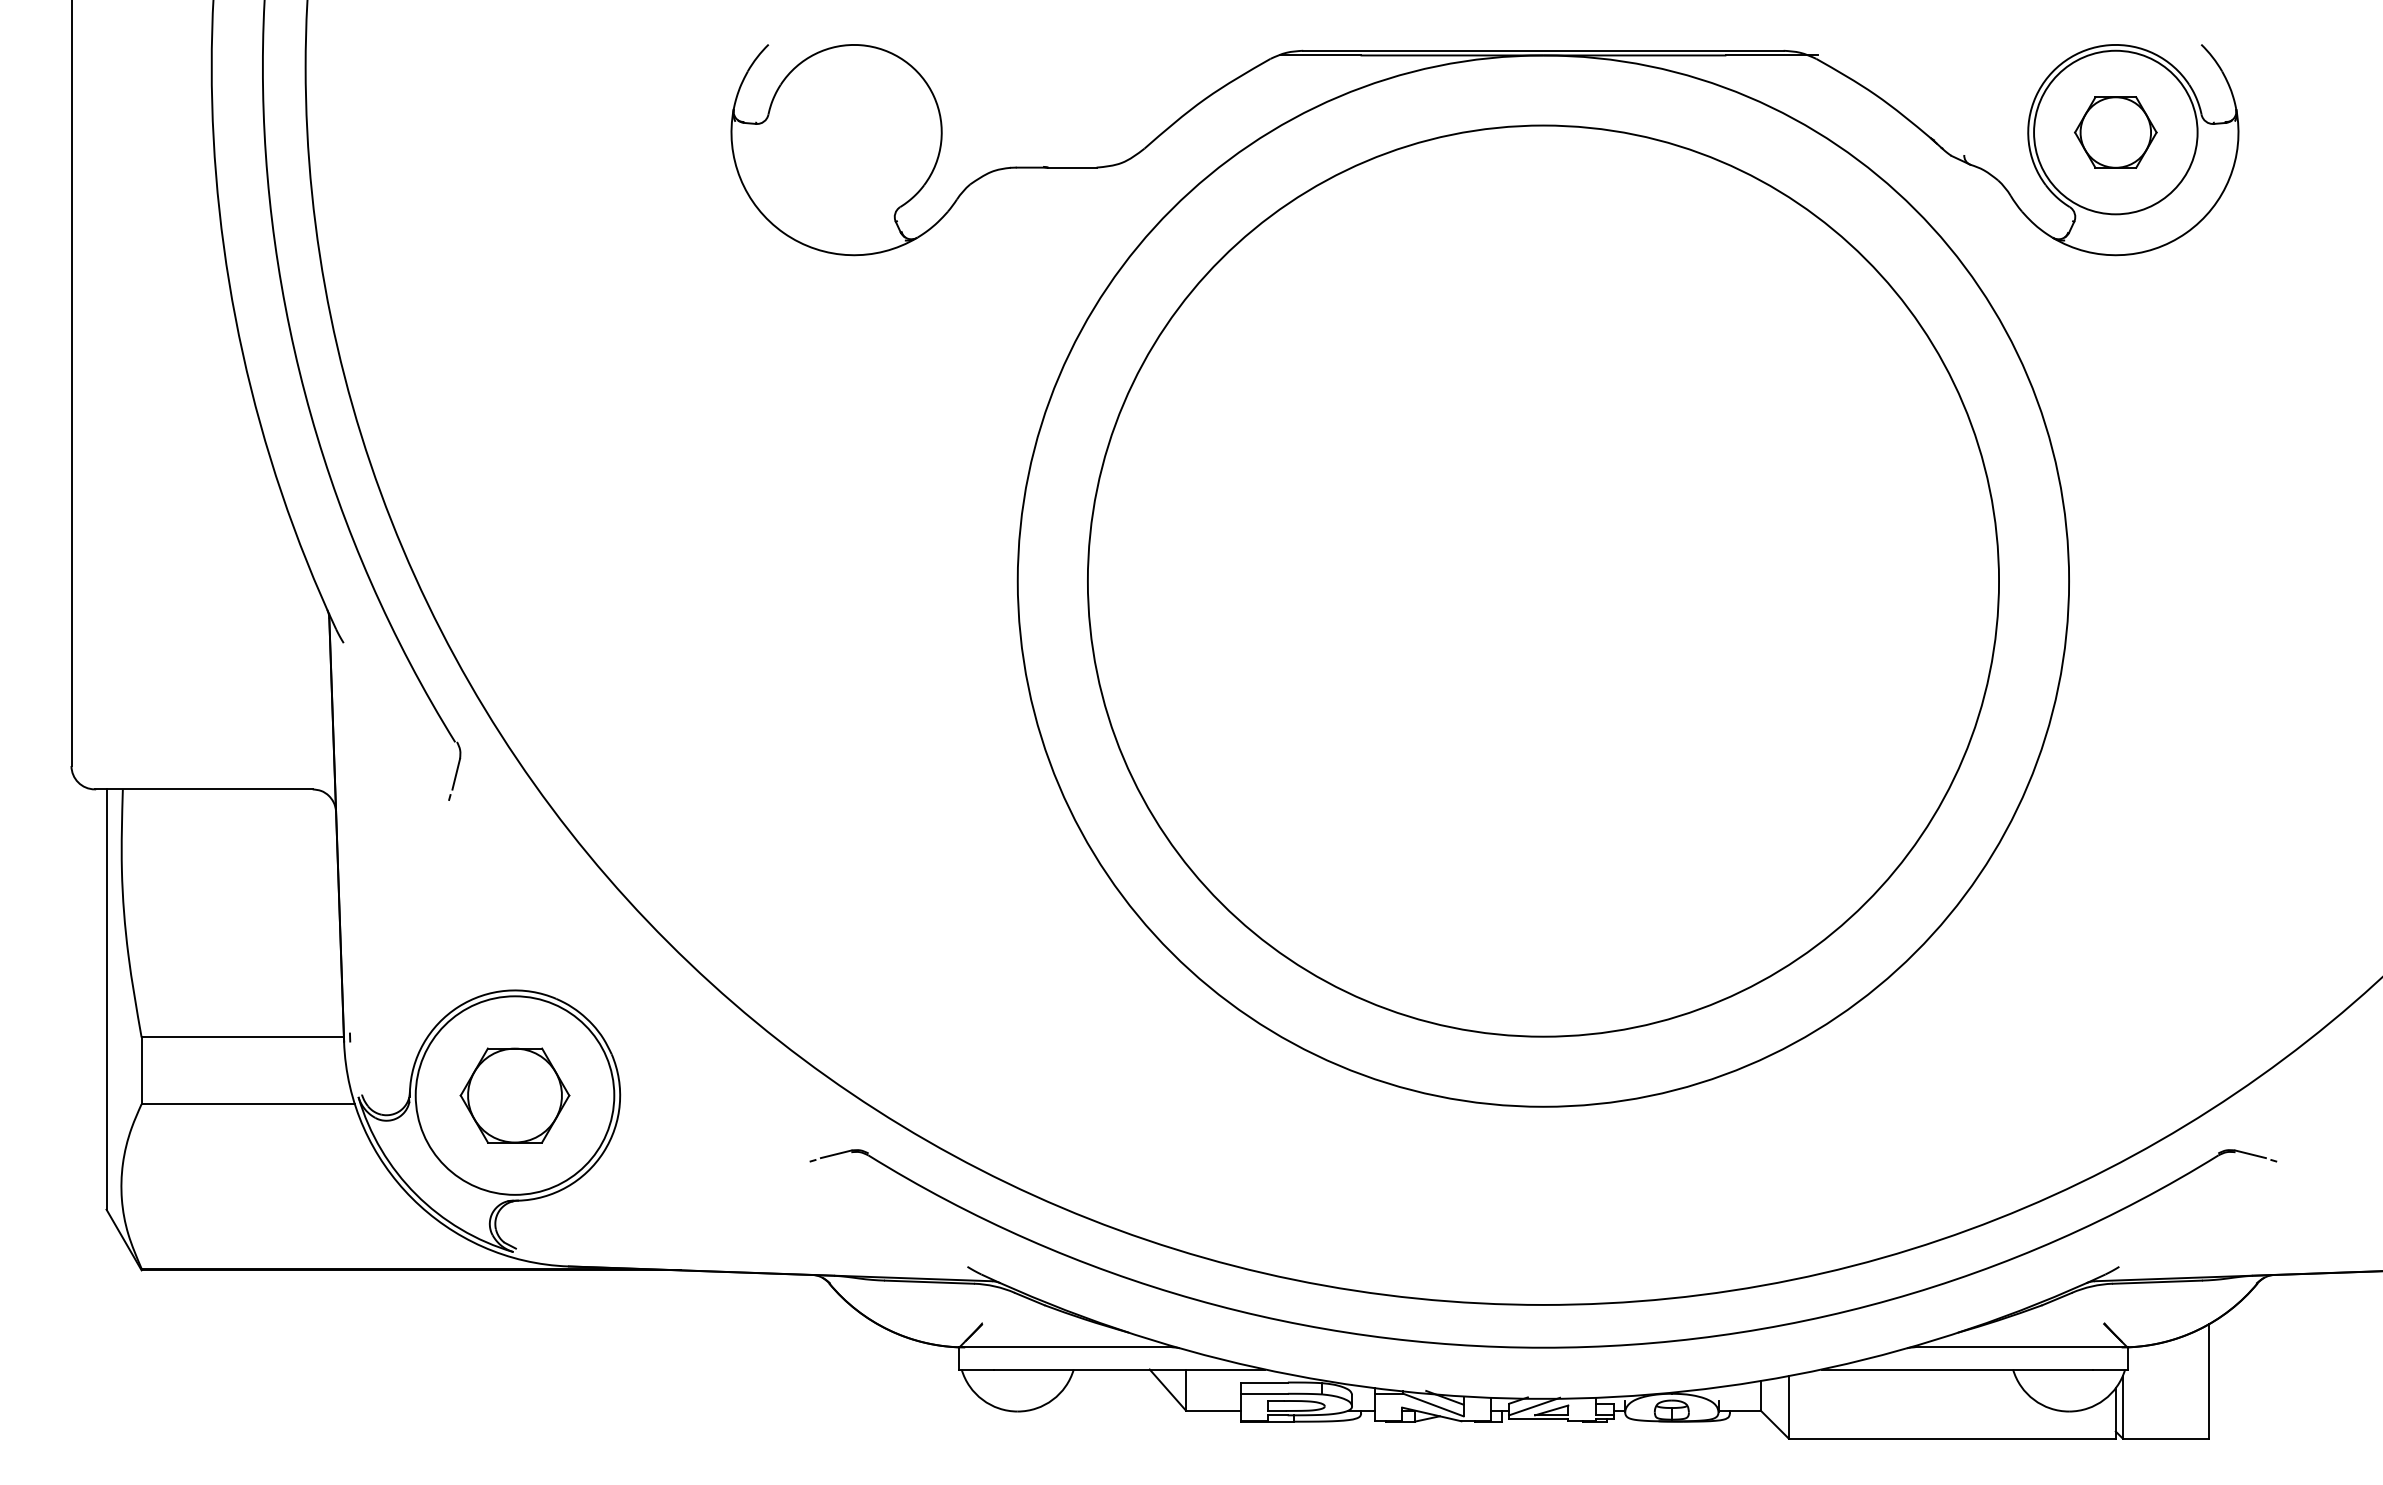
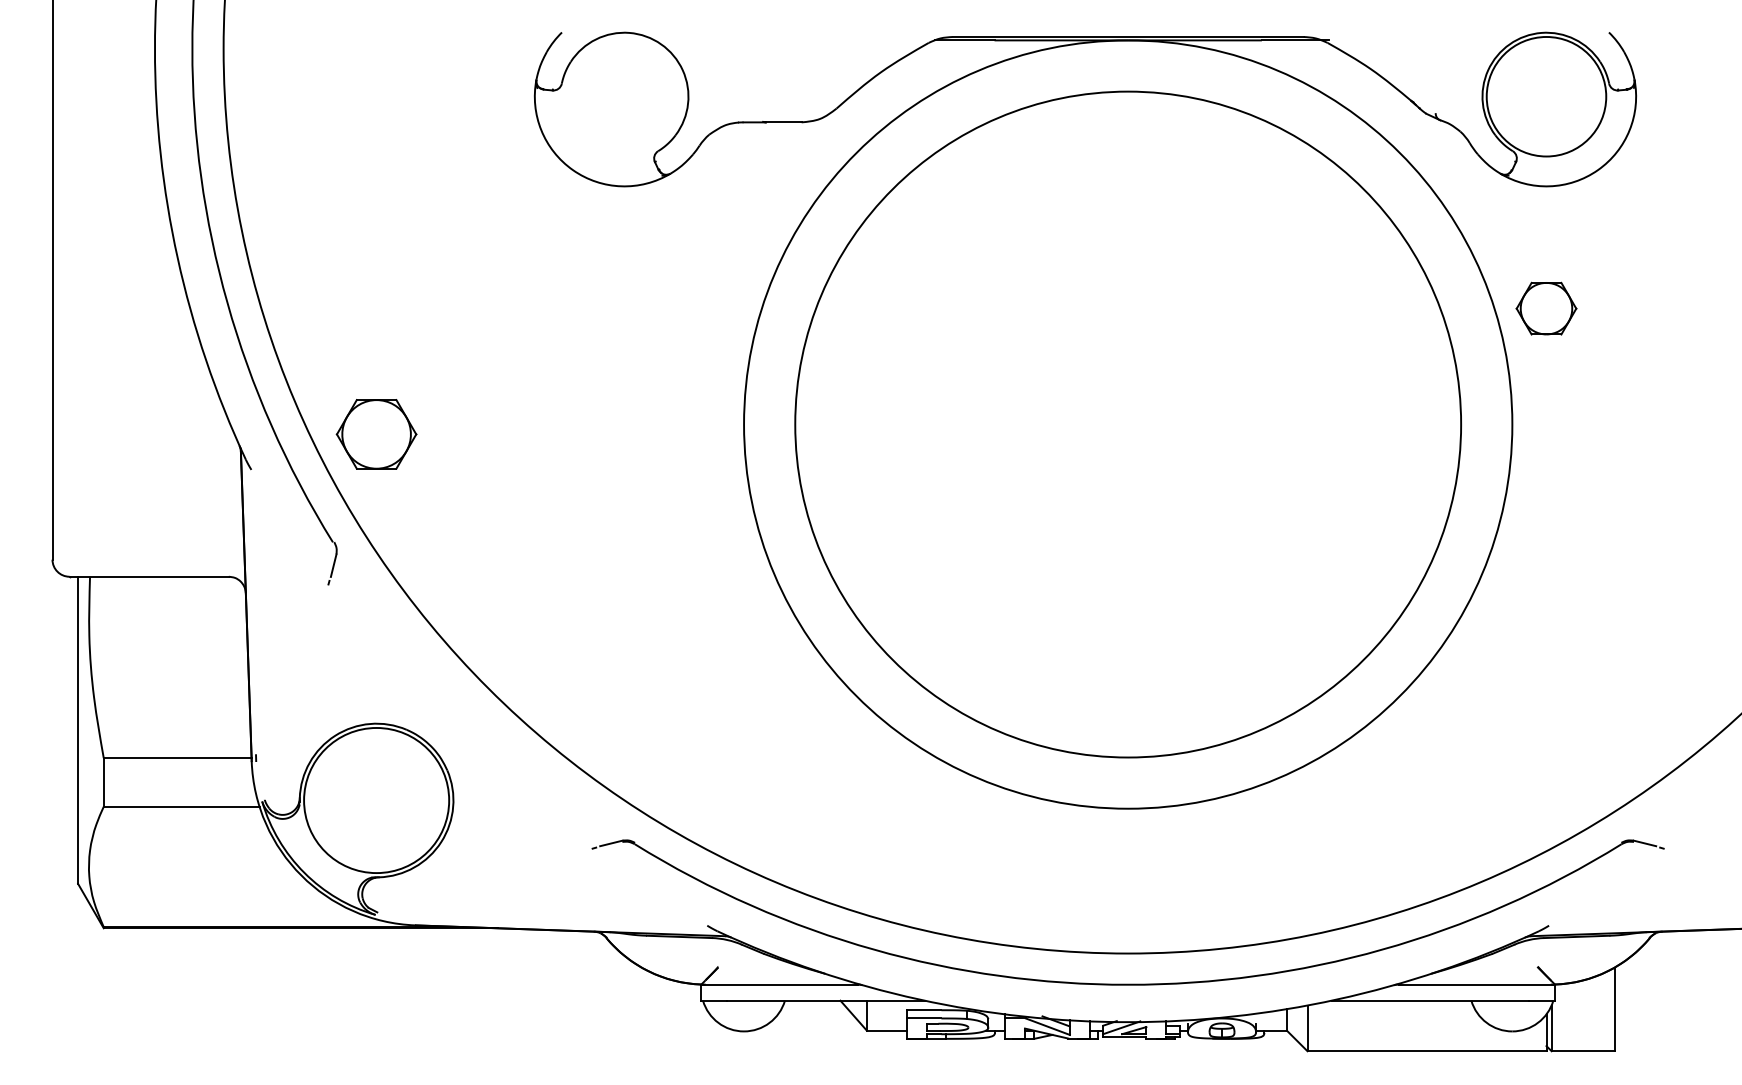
part: (2115, 132) -> (1546, 308), moved
part: (514, 1095) -> (376, 434), moved

